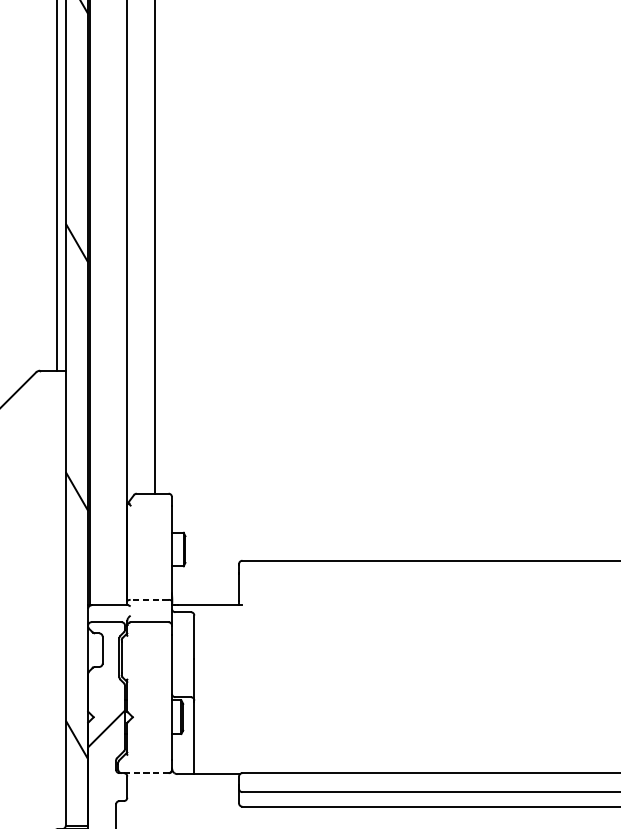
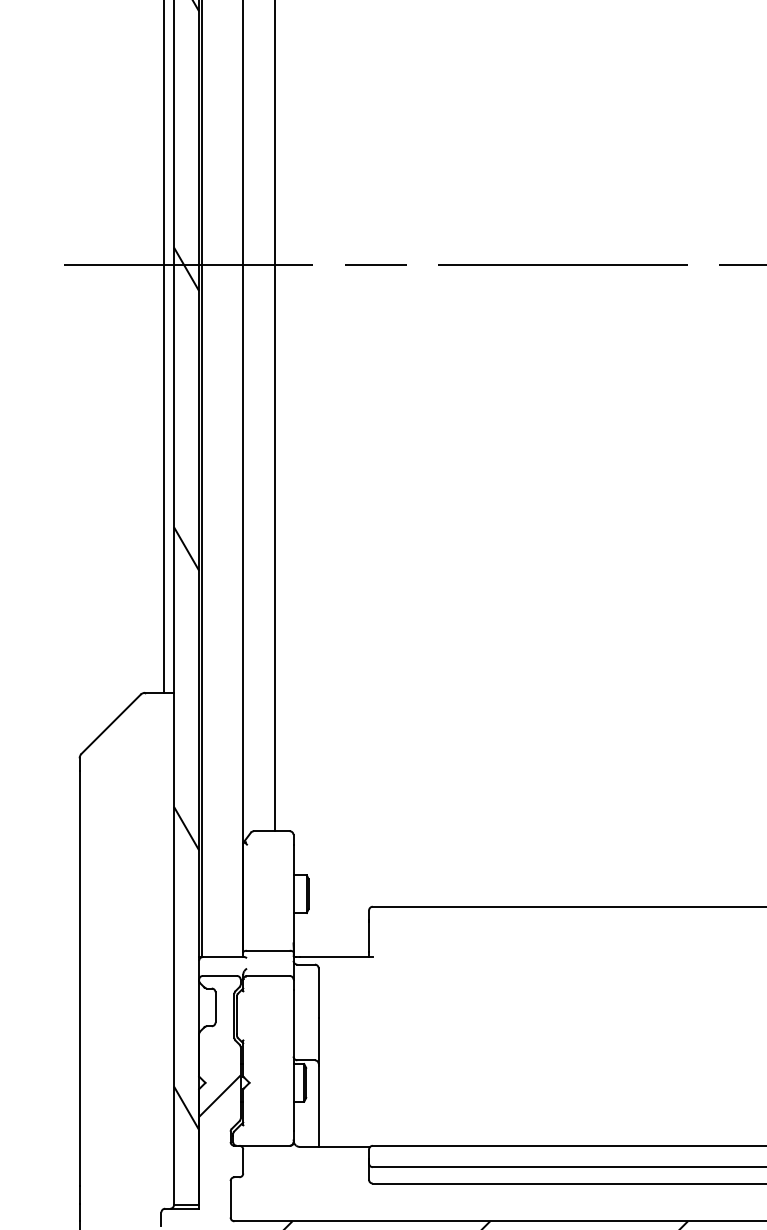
line: (148, 599) -> (267, 950), dashed -> solid
line: (147, 772) -> (265, 1145), dashed -> solid

